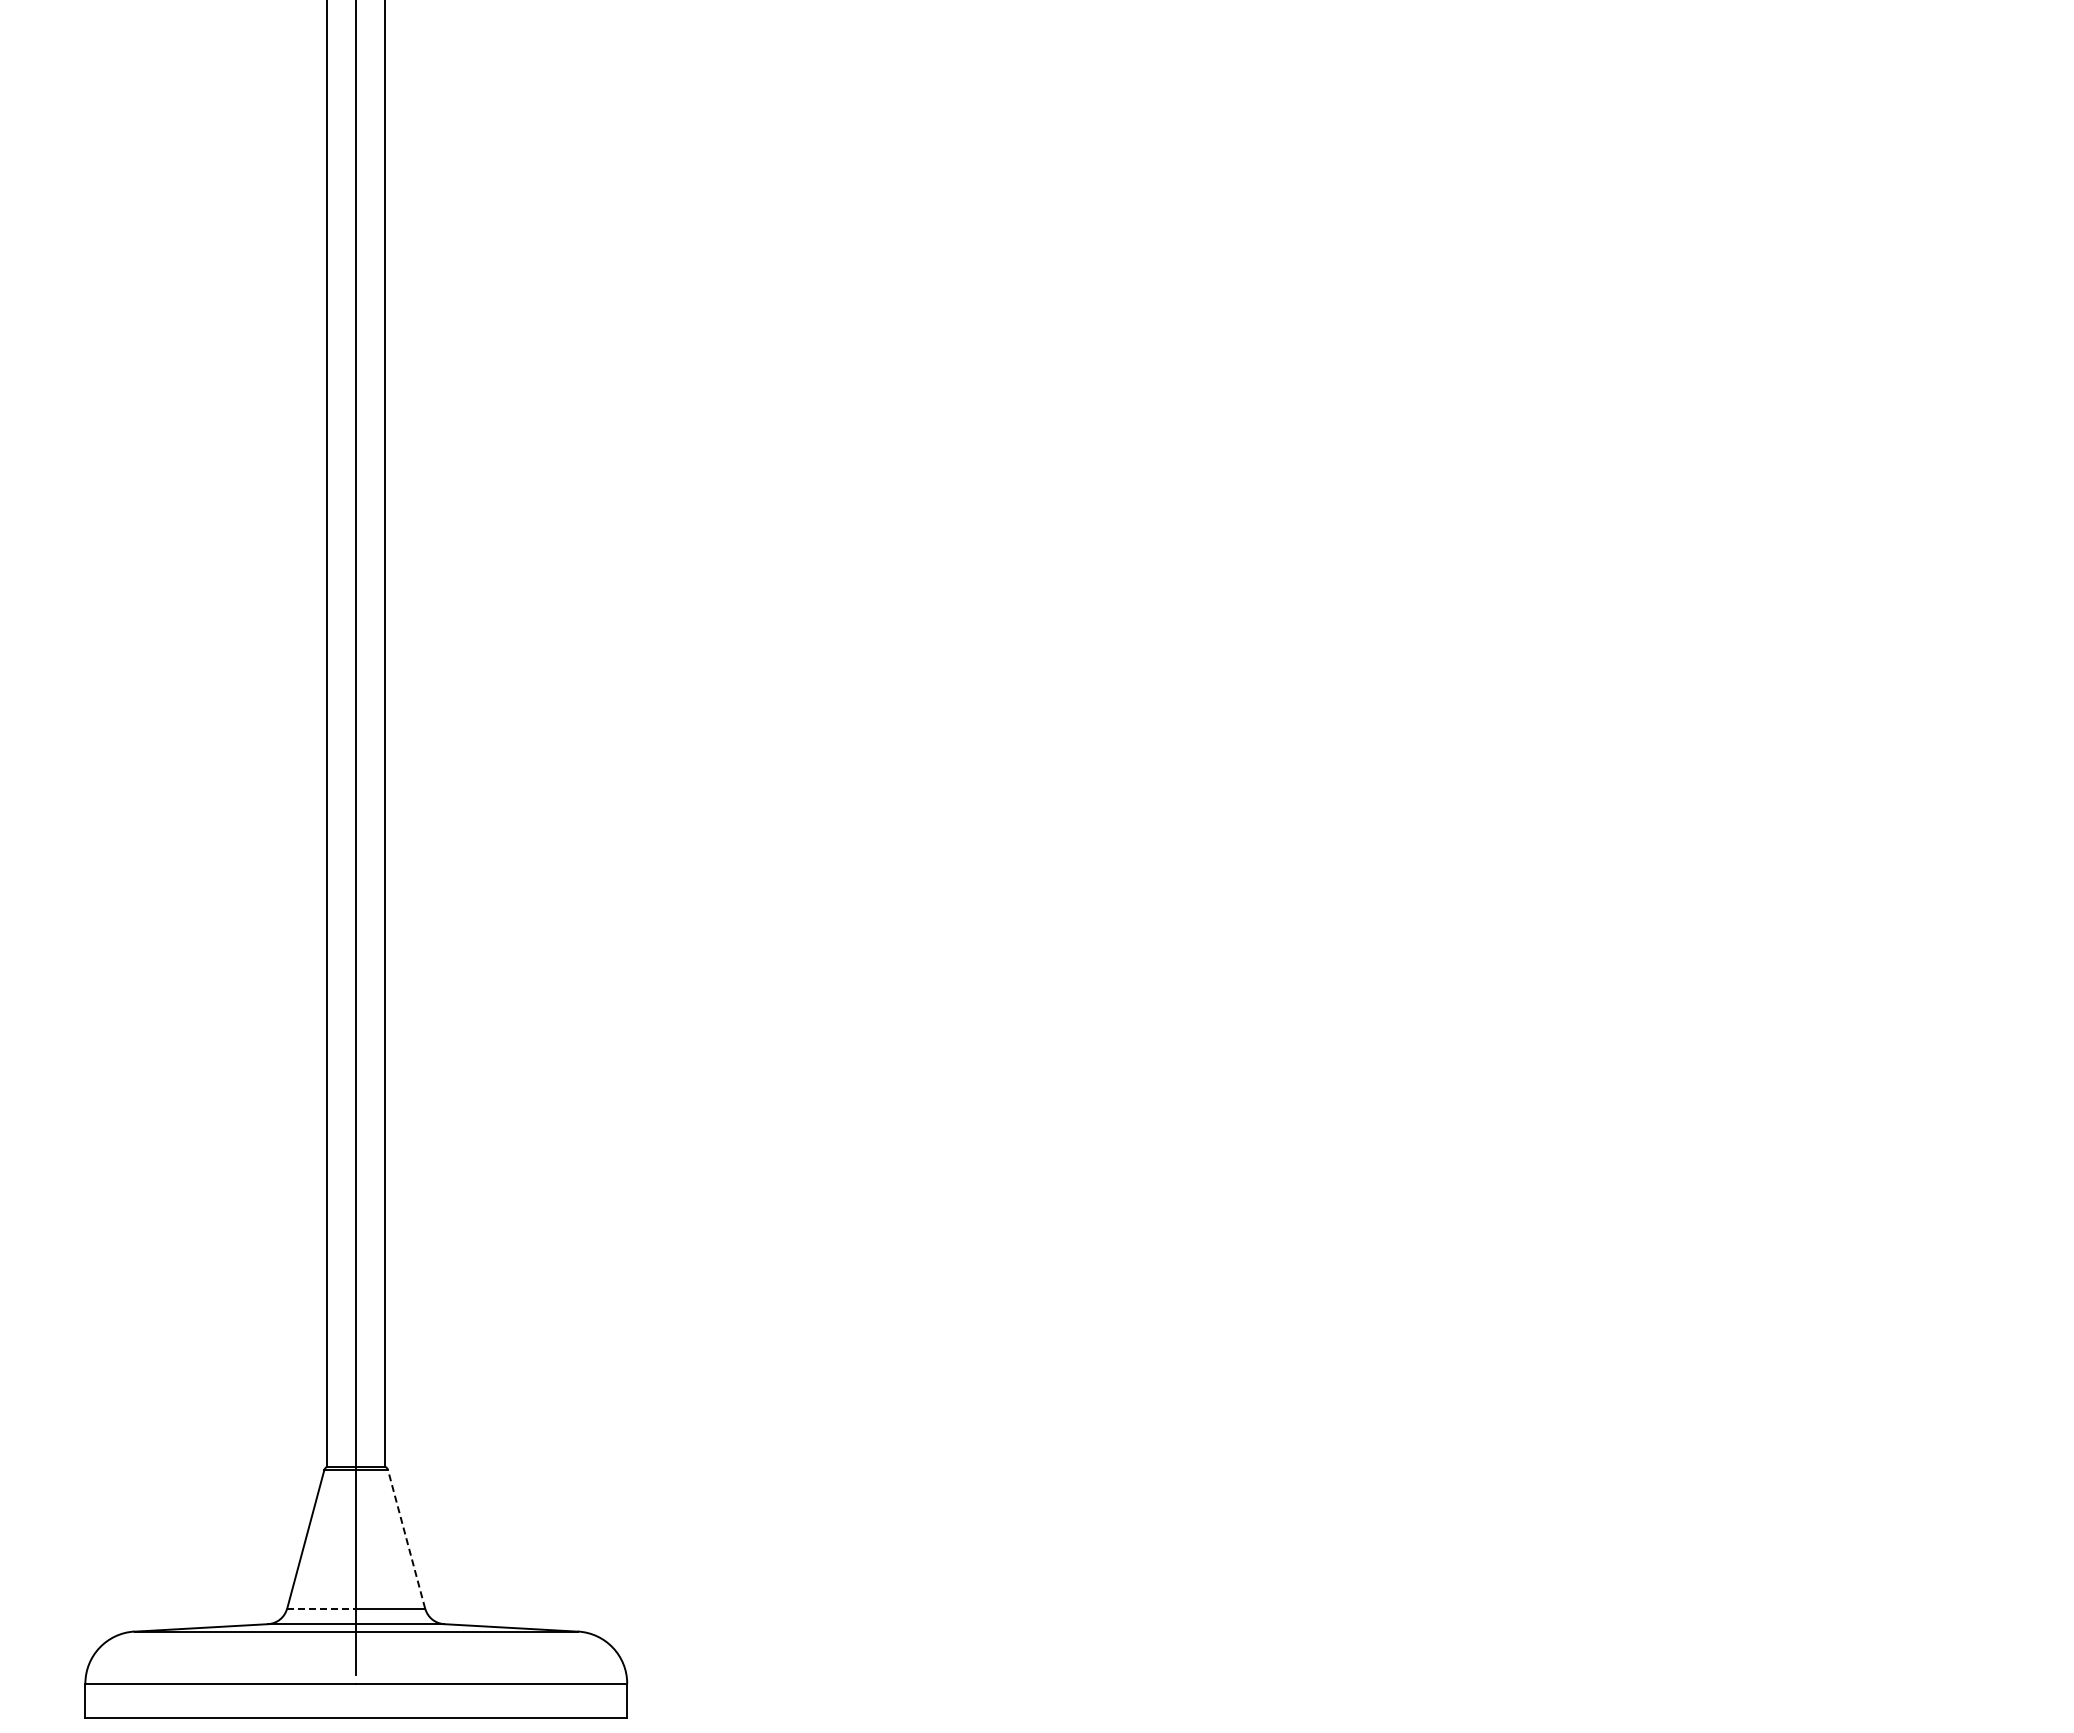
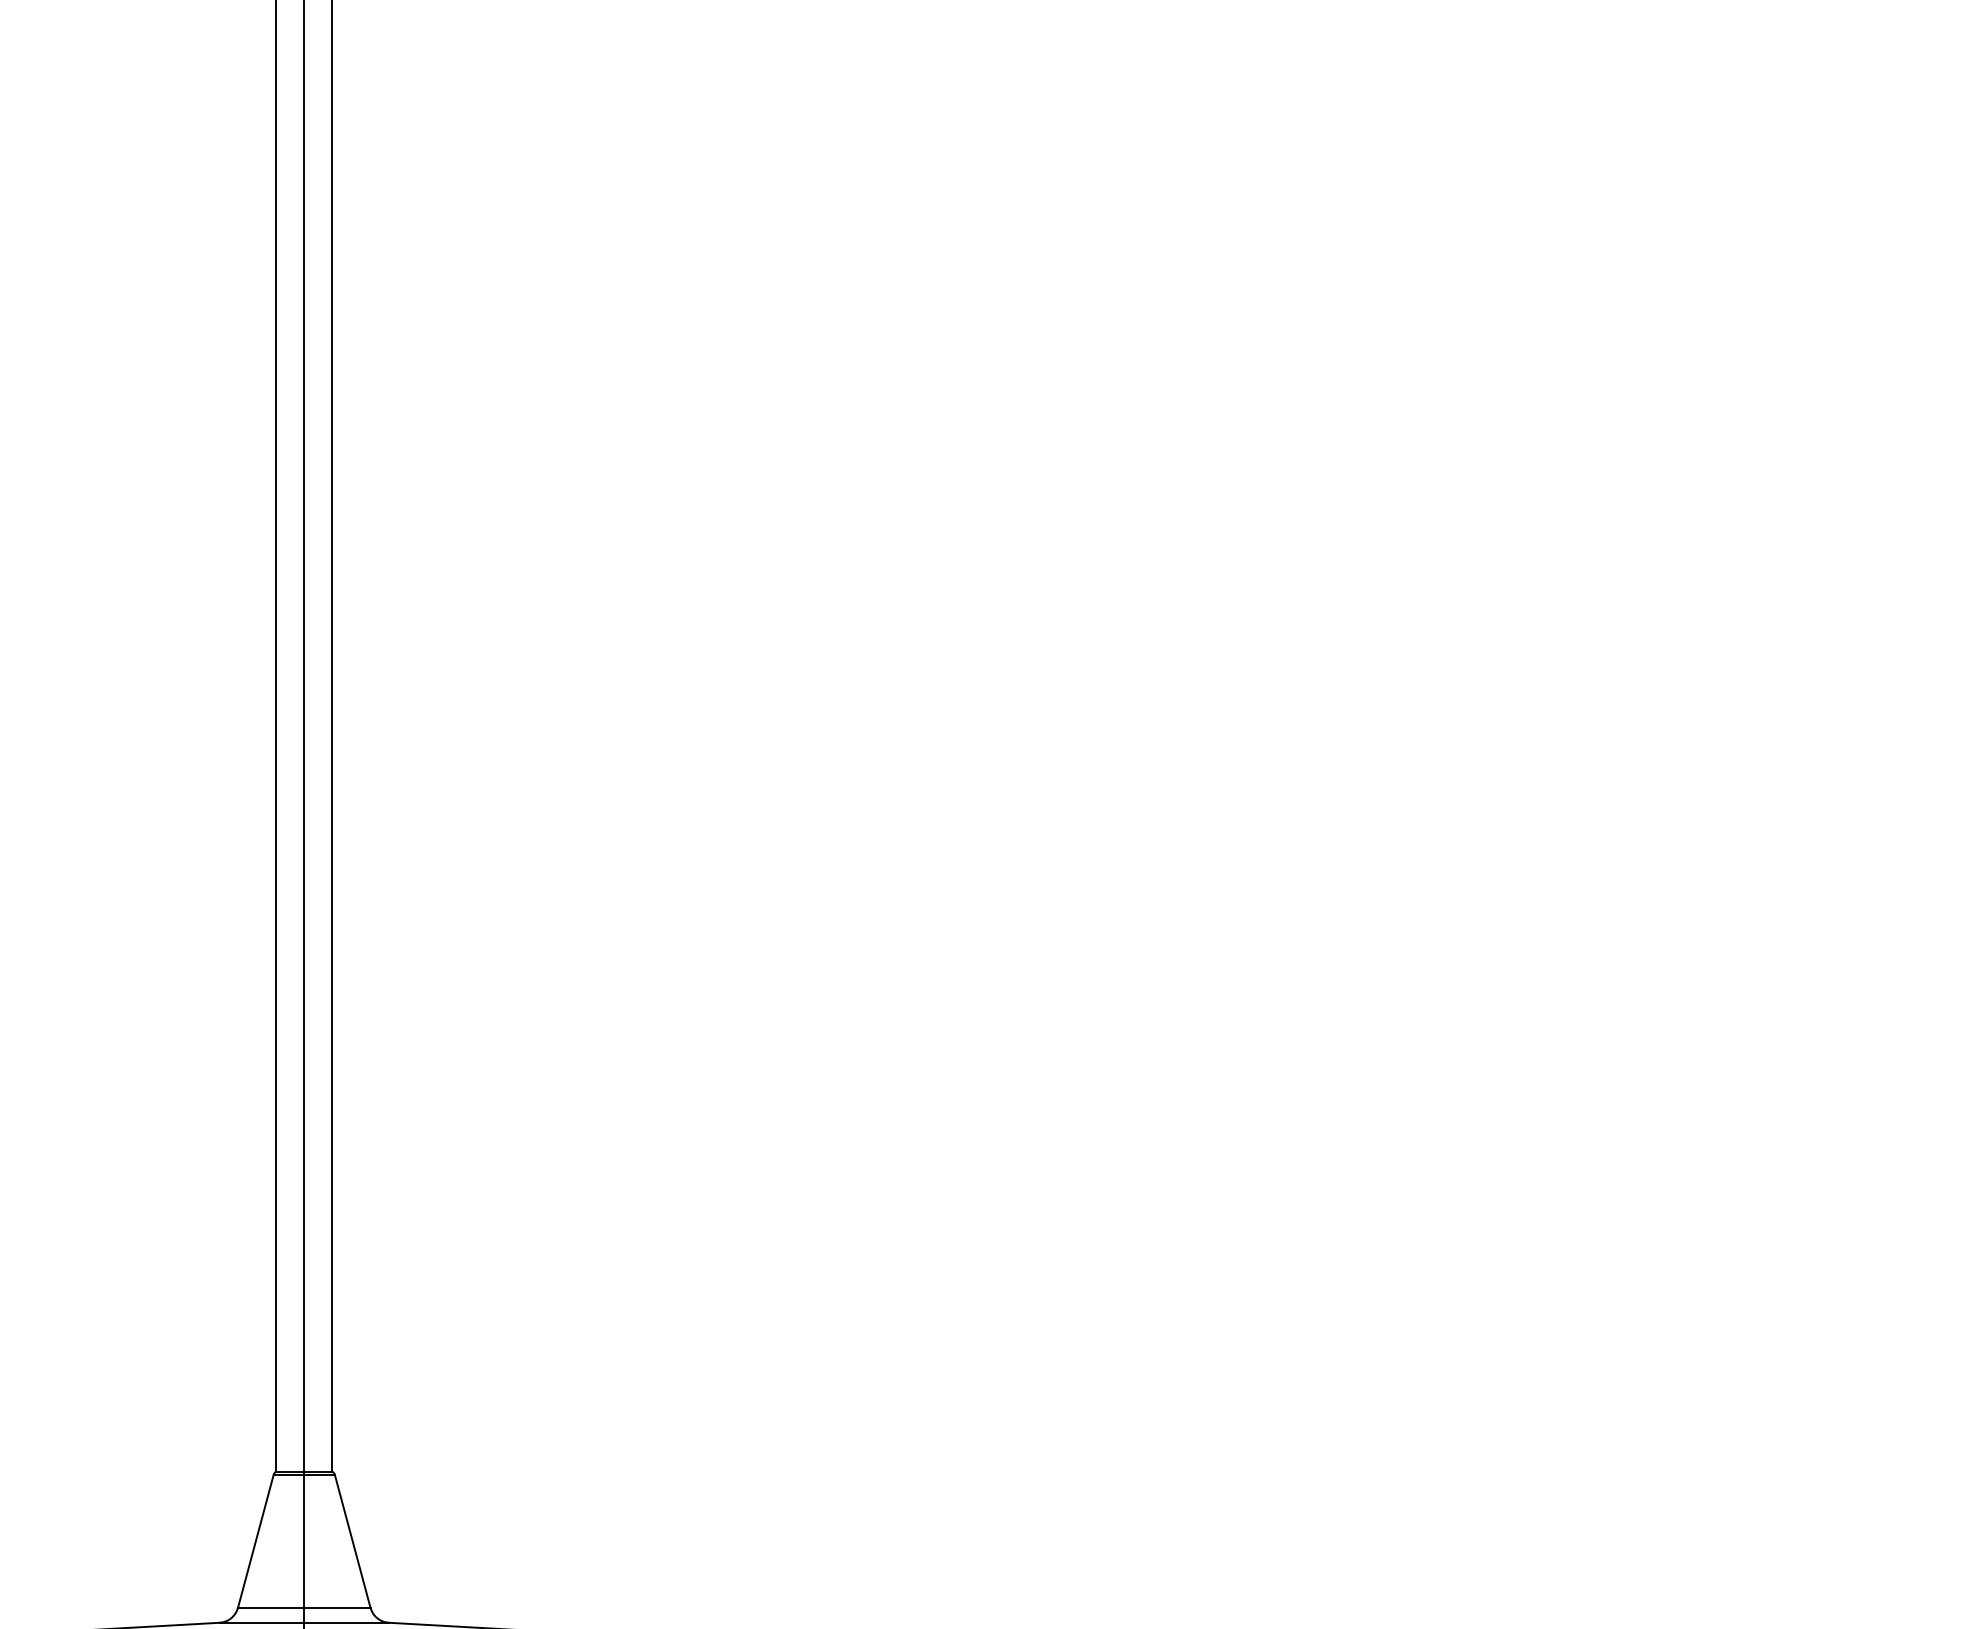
line: (406, 1539) -> (352, 1541), dashed -> solid
line: (321, 1608) -> (270, 1607), dashed -> solid

